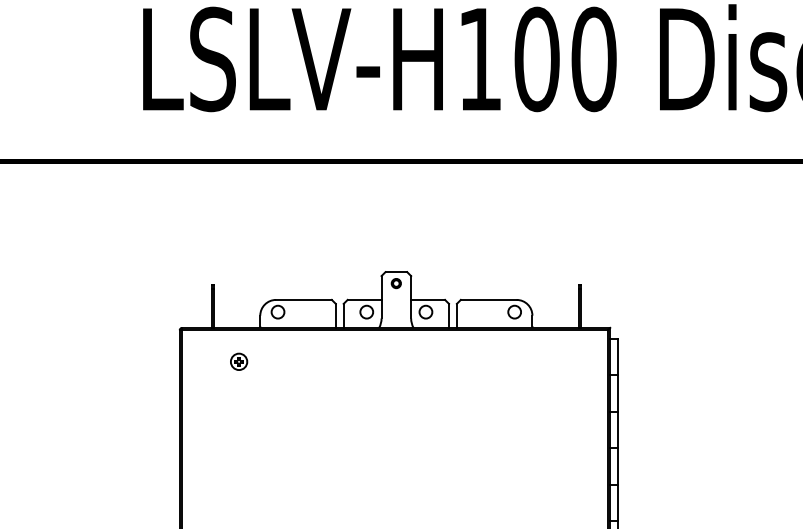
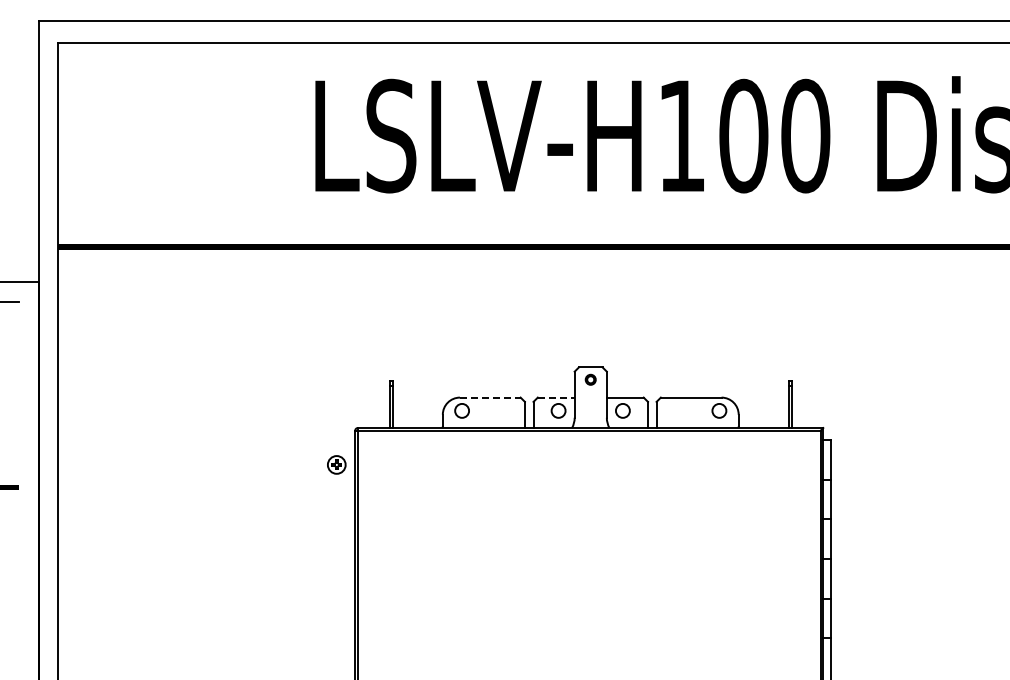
line: (304, 299) -> (490, 397), solid -> dashed
line: (364, 299) -> (556, 397), solid -> dashed
part: (238, 361) -> (336, 464), moved

